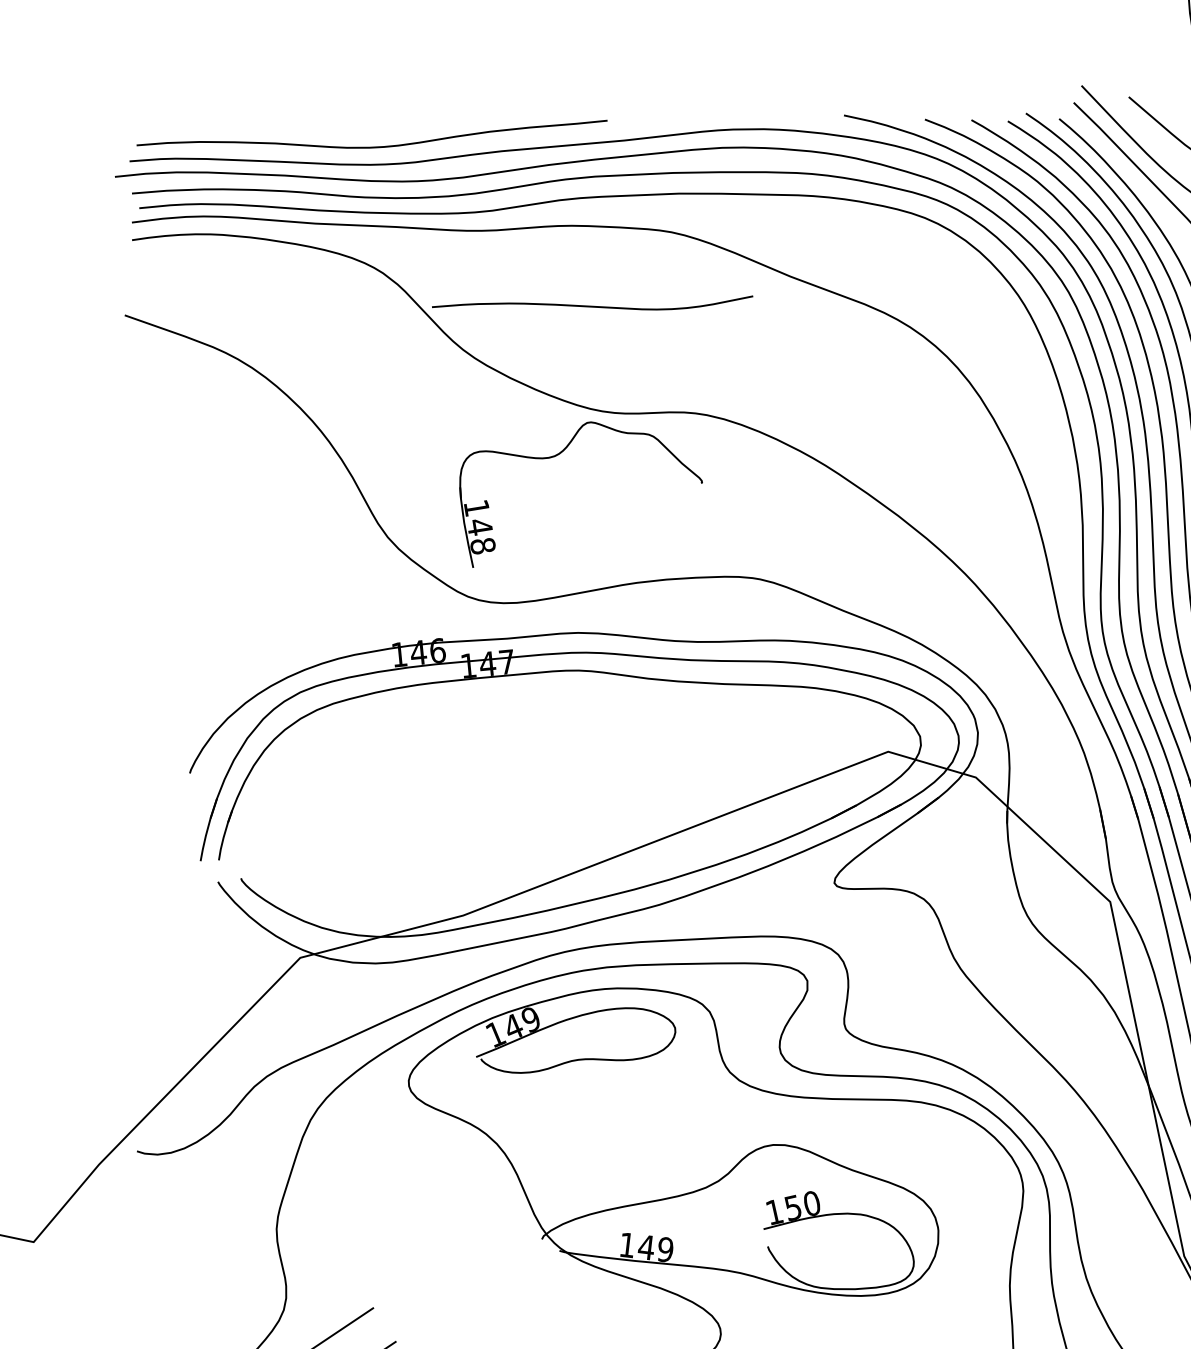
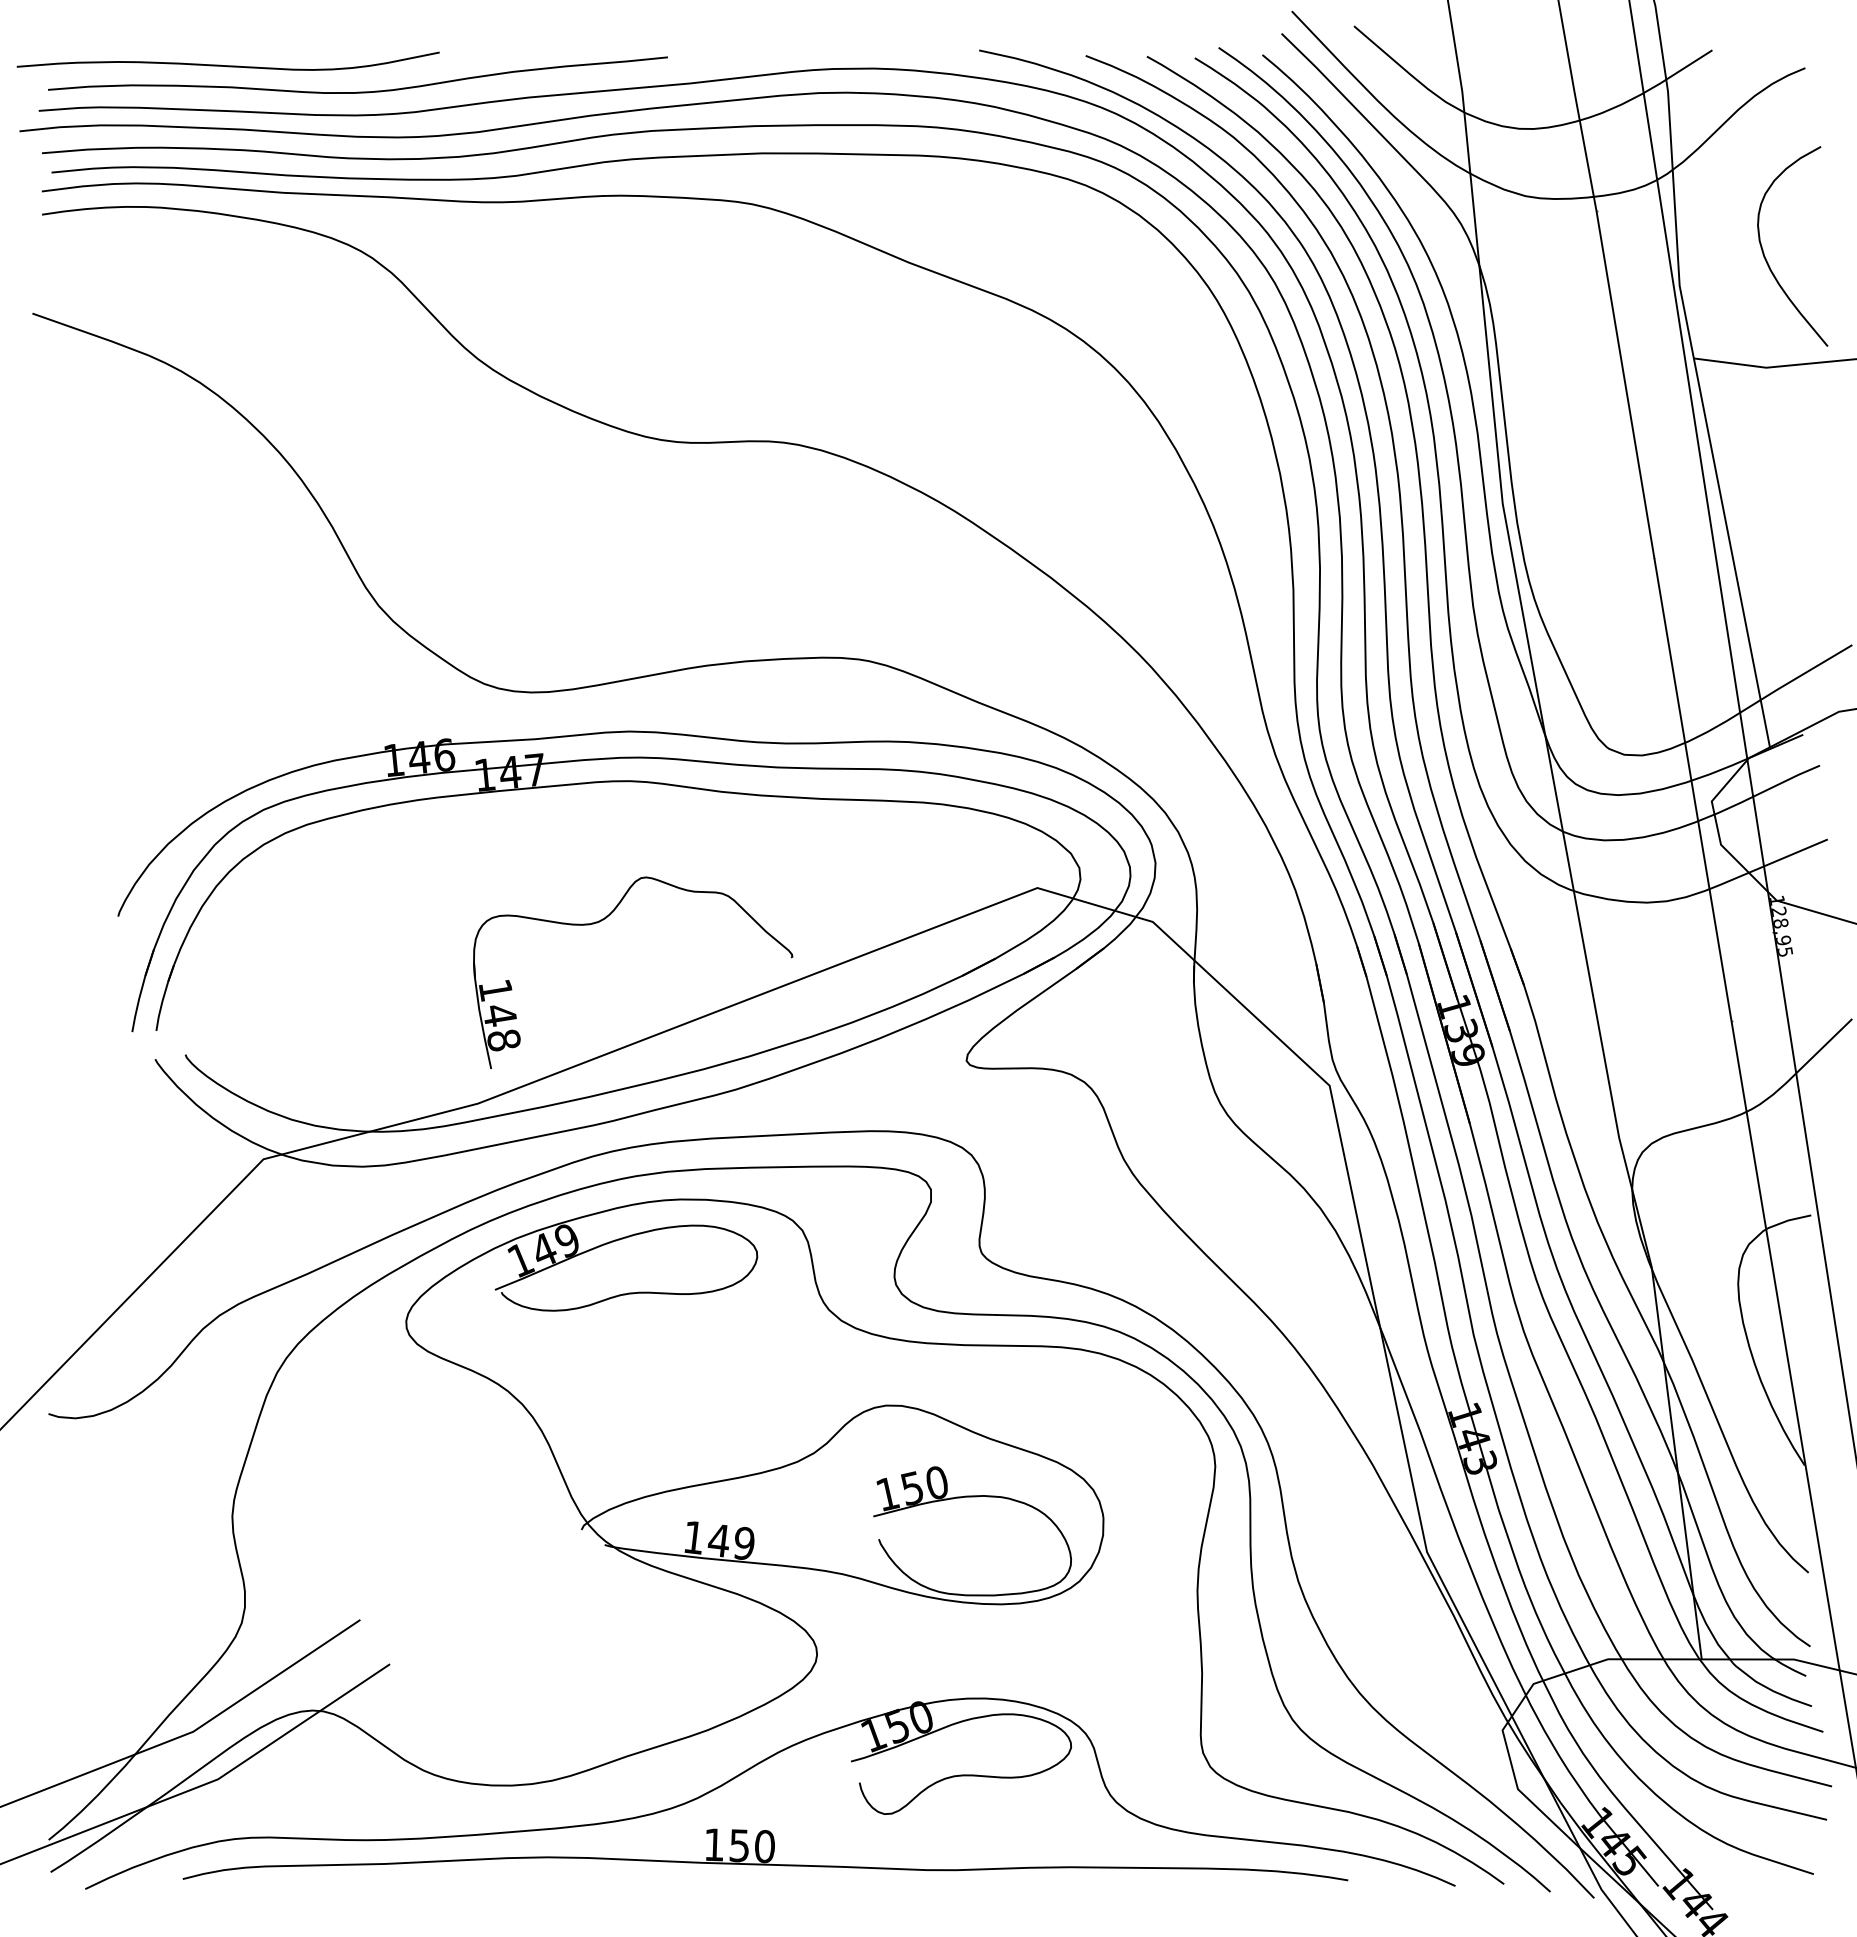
curve: (592, 306) -> (227, 65), moved
part: (560, 454) -> (605, 919), moved

